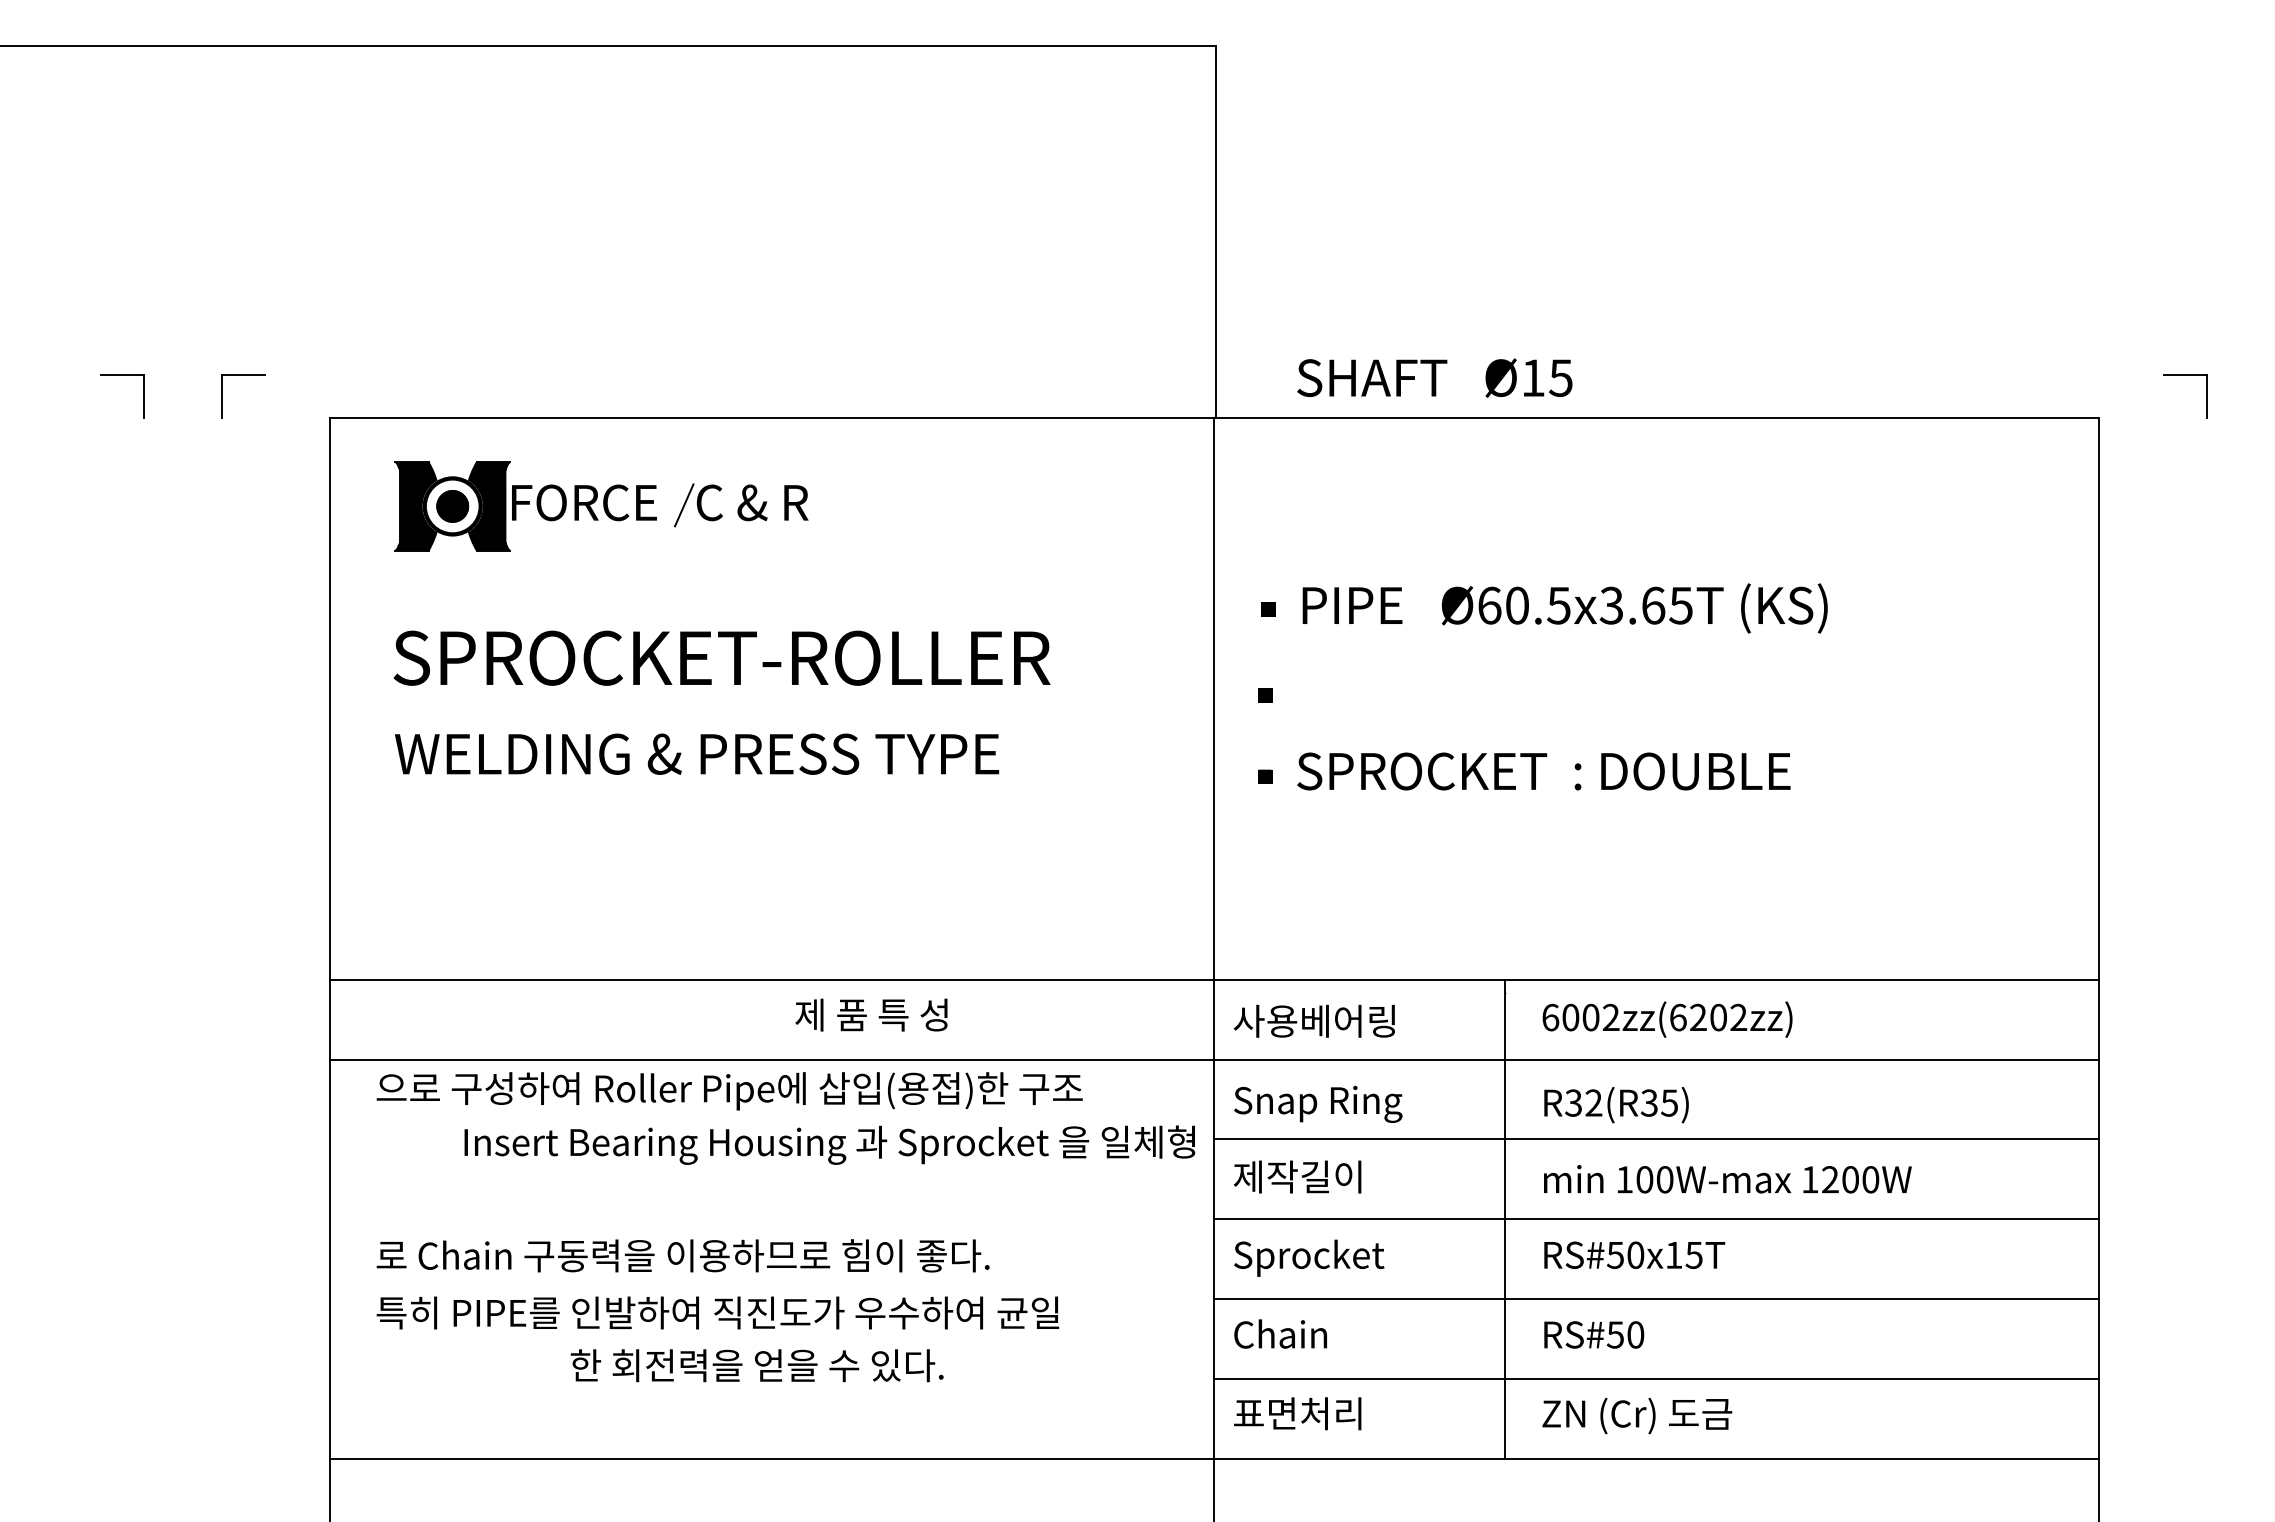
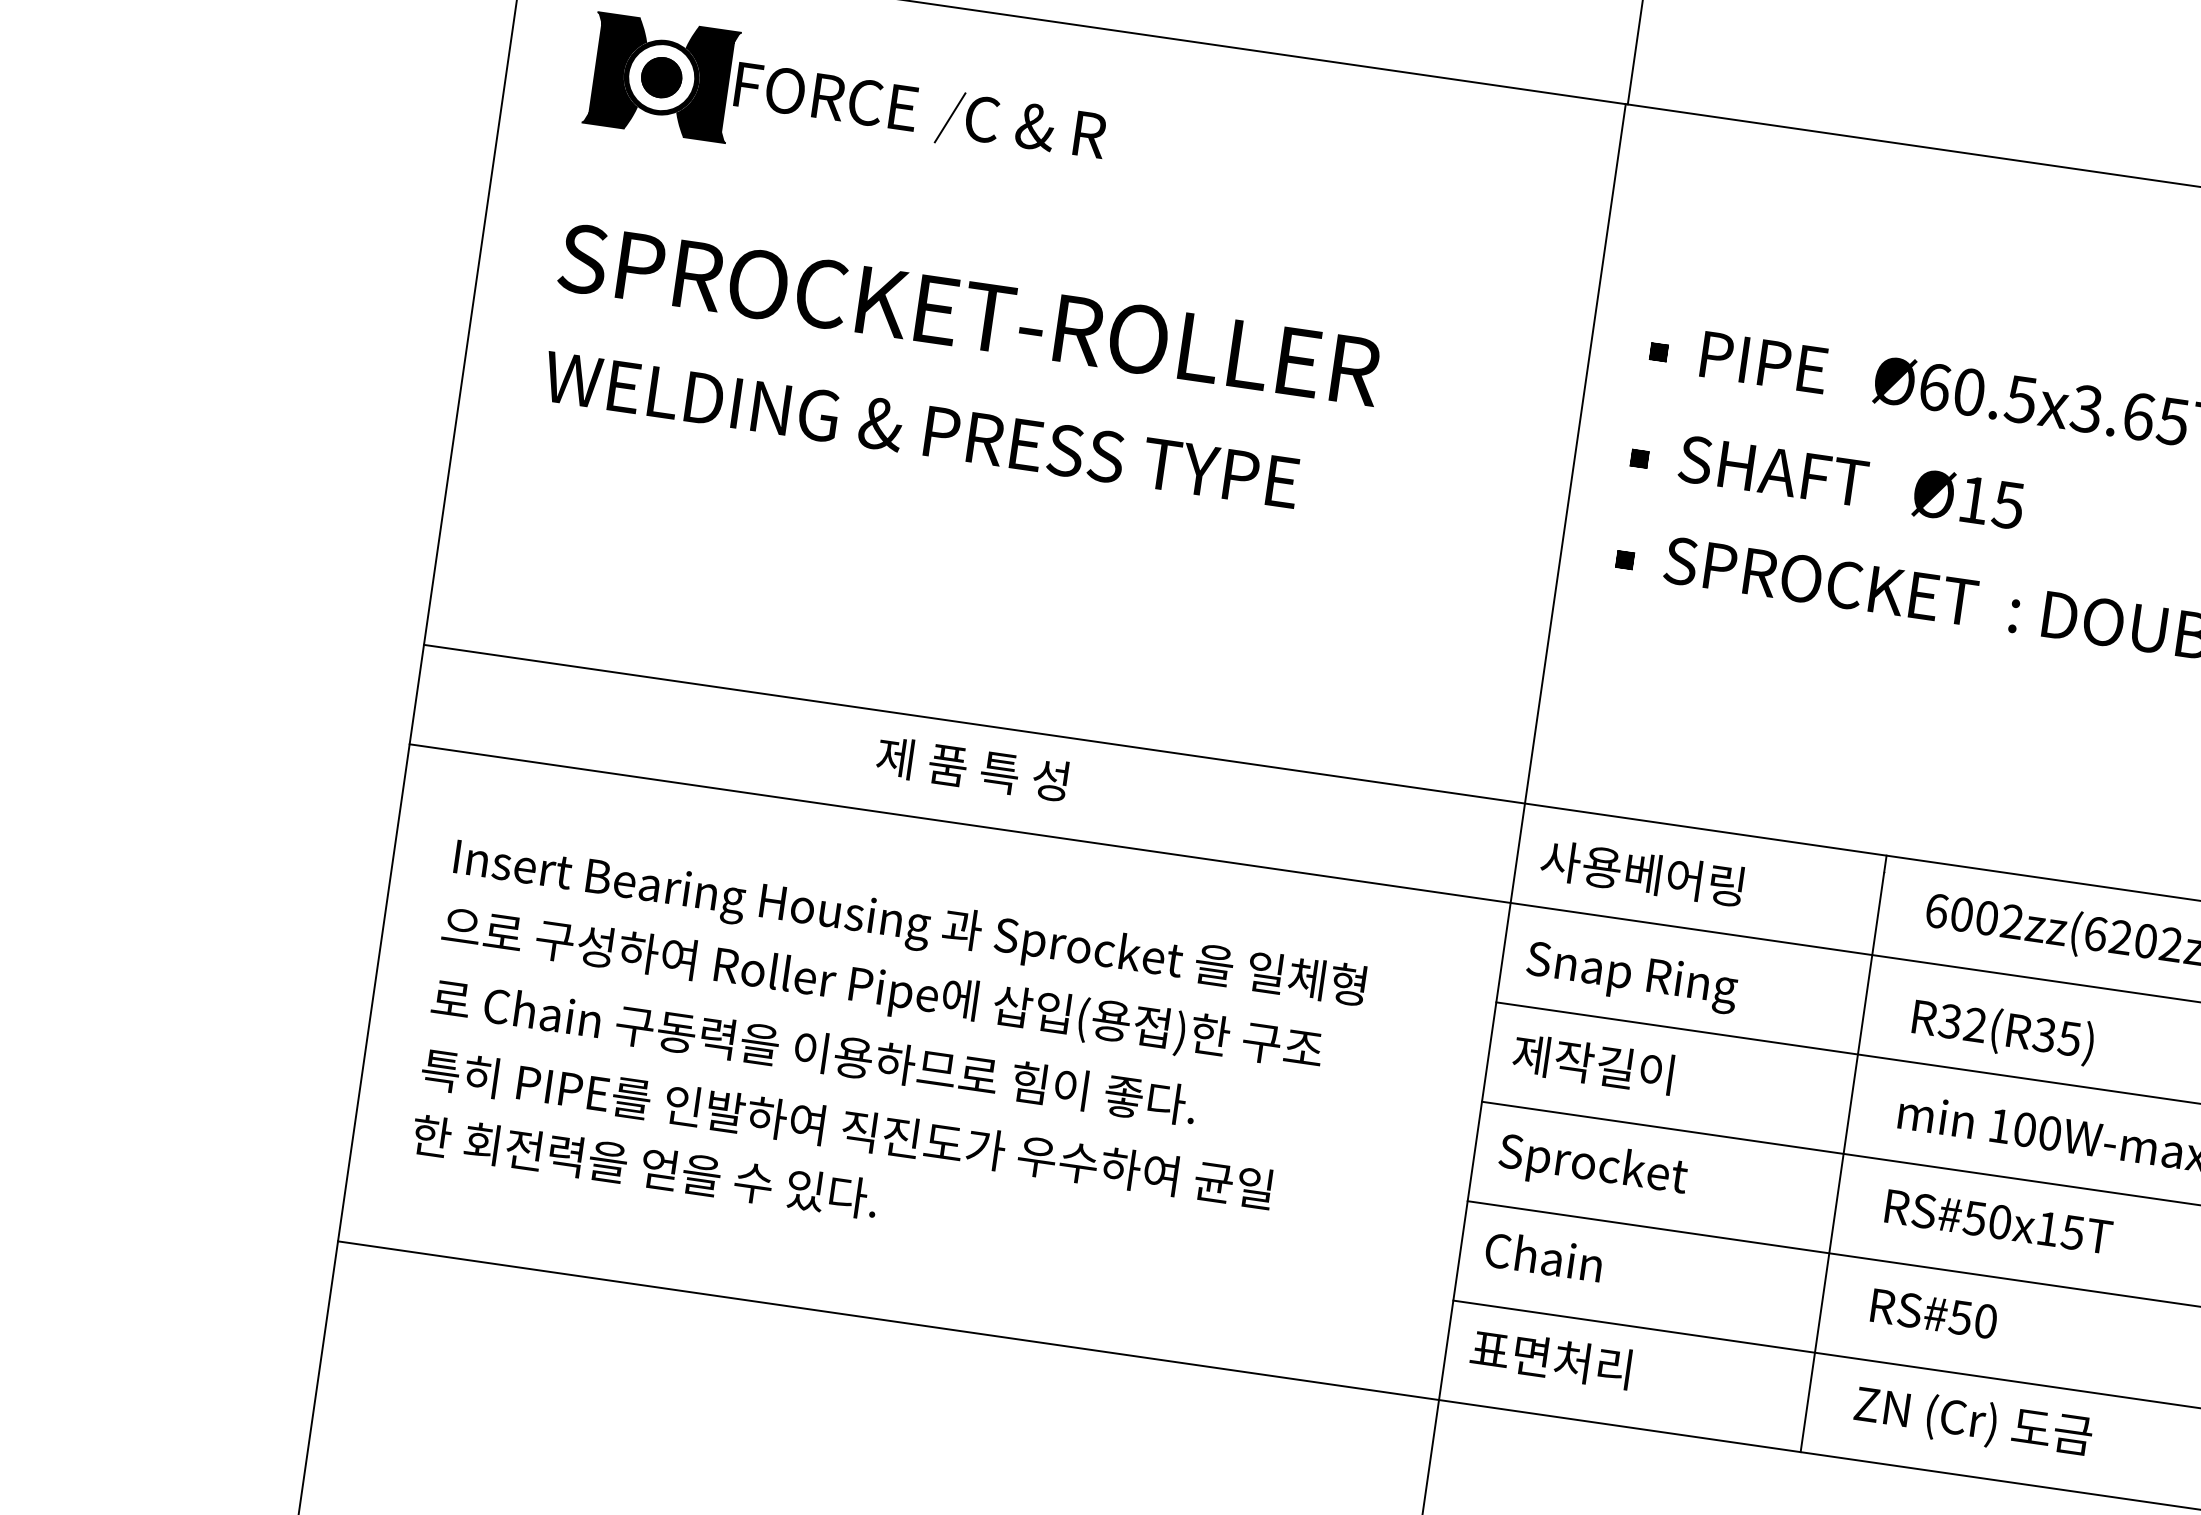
text: (1434, 377) -> (1851, 481), moved
text: (871, 1014) -> (972, 768), moved
text: (729, 1091) -> (881, 991), moved
text: (829, 1144) -> (909, 924), moved
text: (756, 1365) -> (644, 1166), moved

